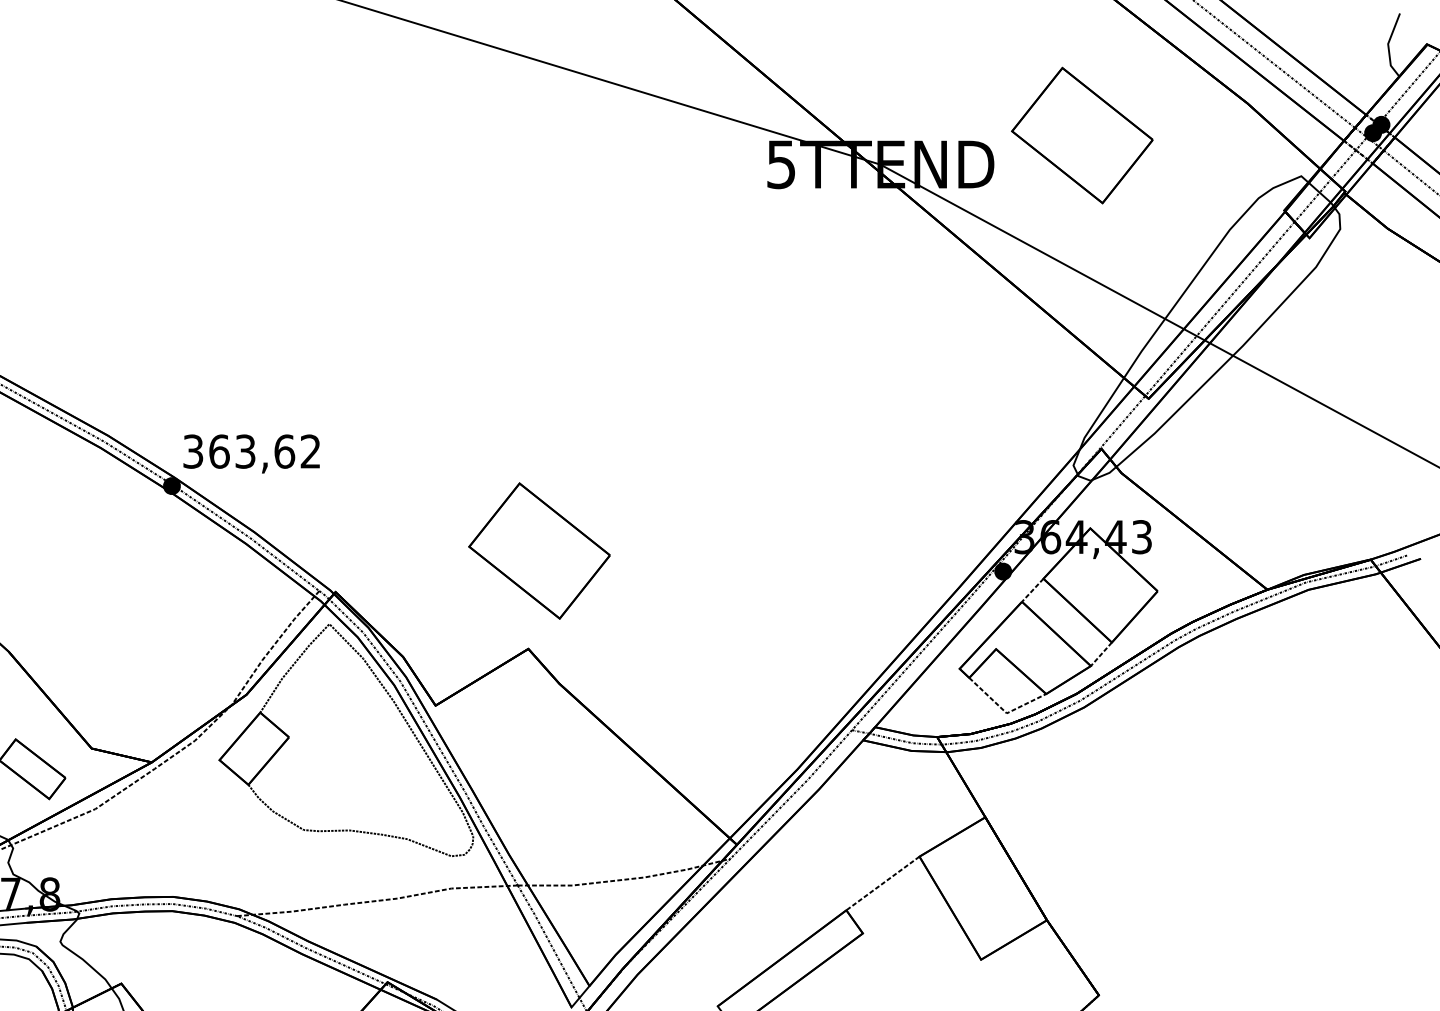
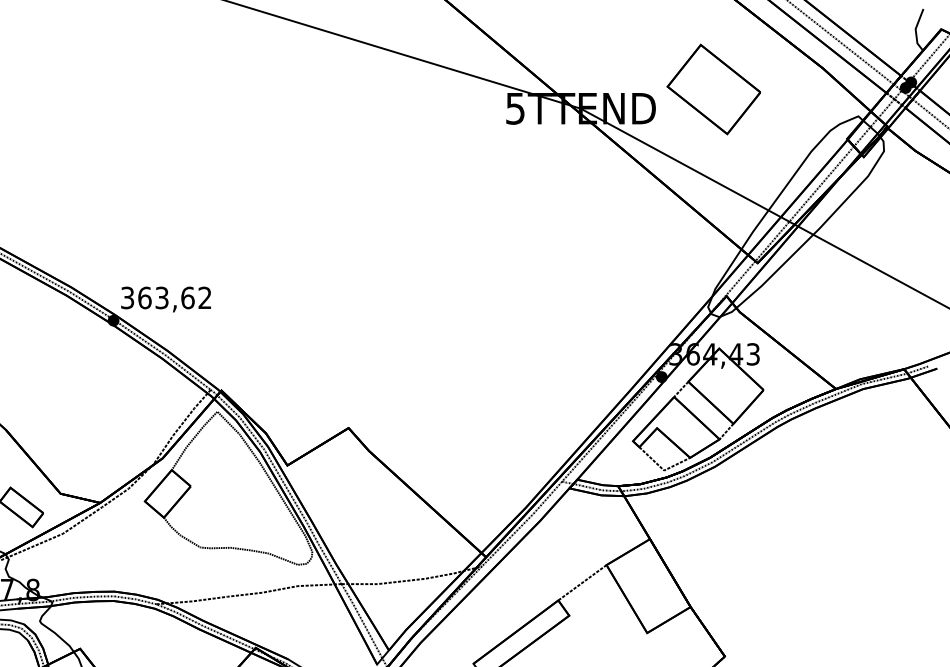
part: (538, 550) -> (355, 363), removed

